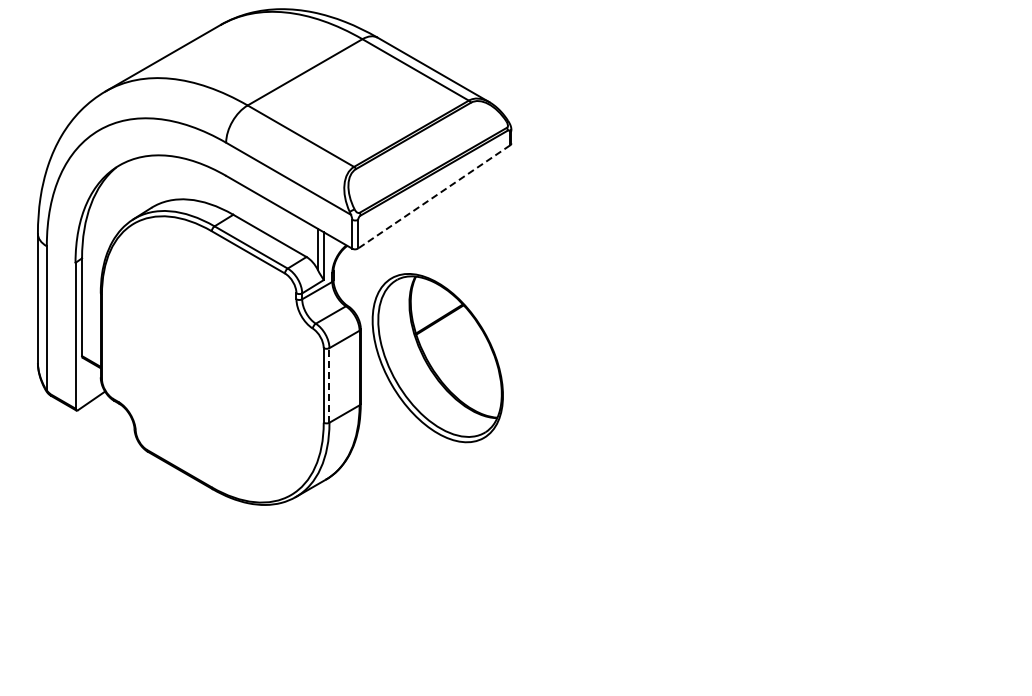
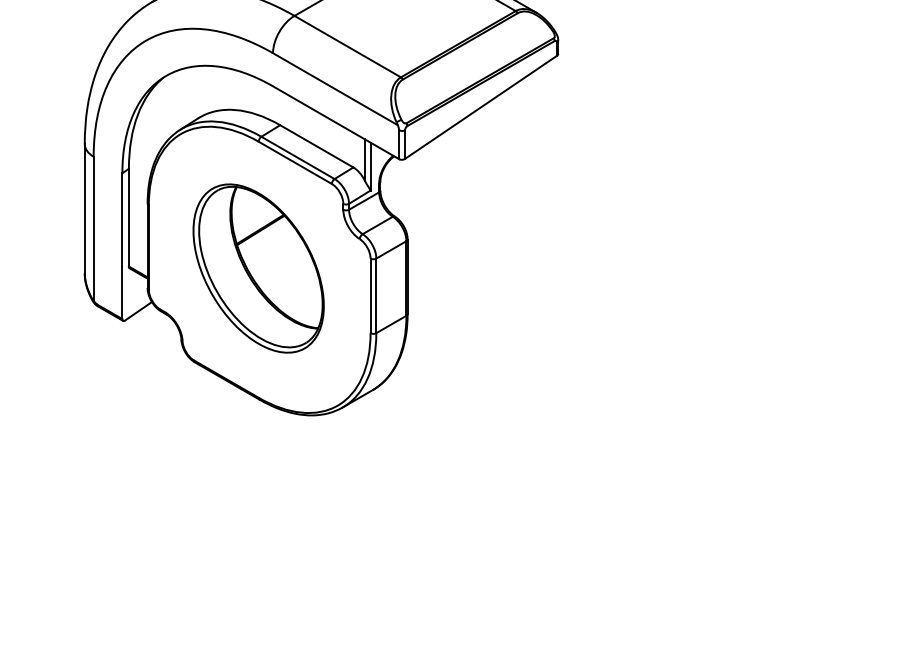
line: (434, 196) -> (481, 106), dashed -> solid
part: (437, 358) -> (258, 268), moved
line: (329, 384) -> (376, 294), dashed -> solid

